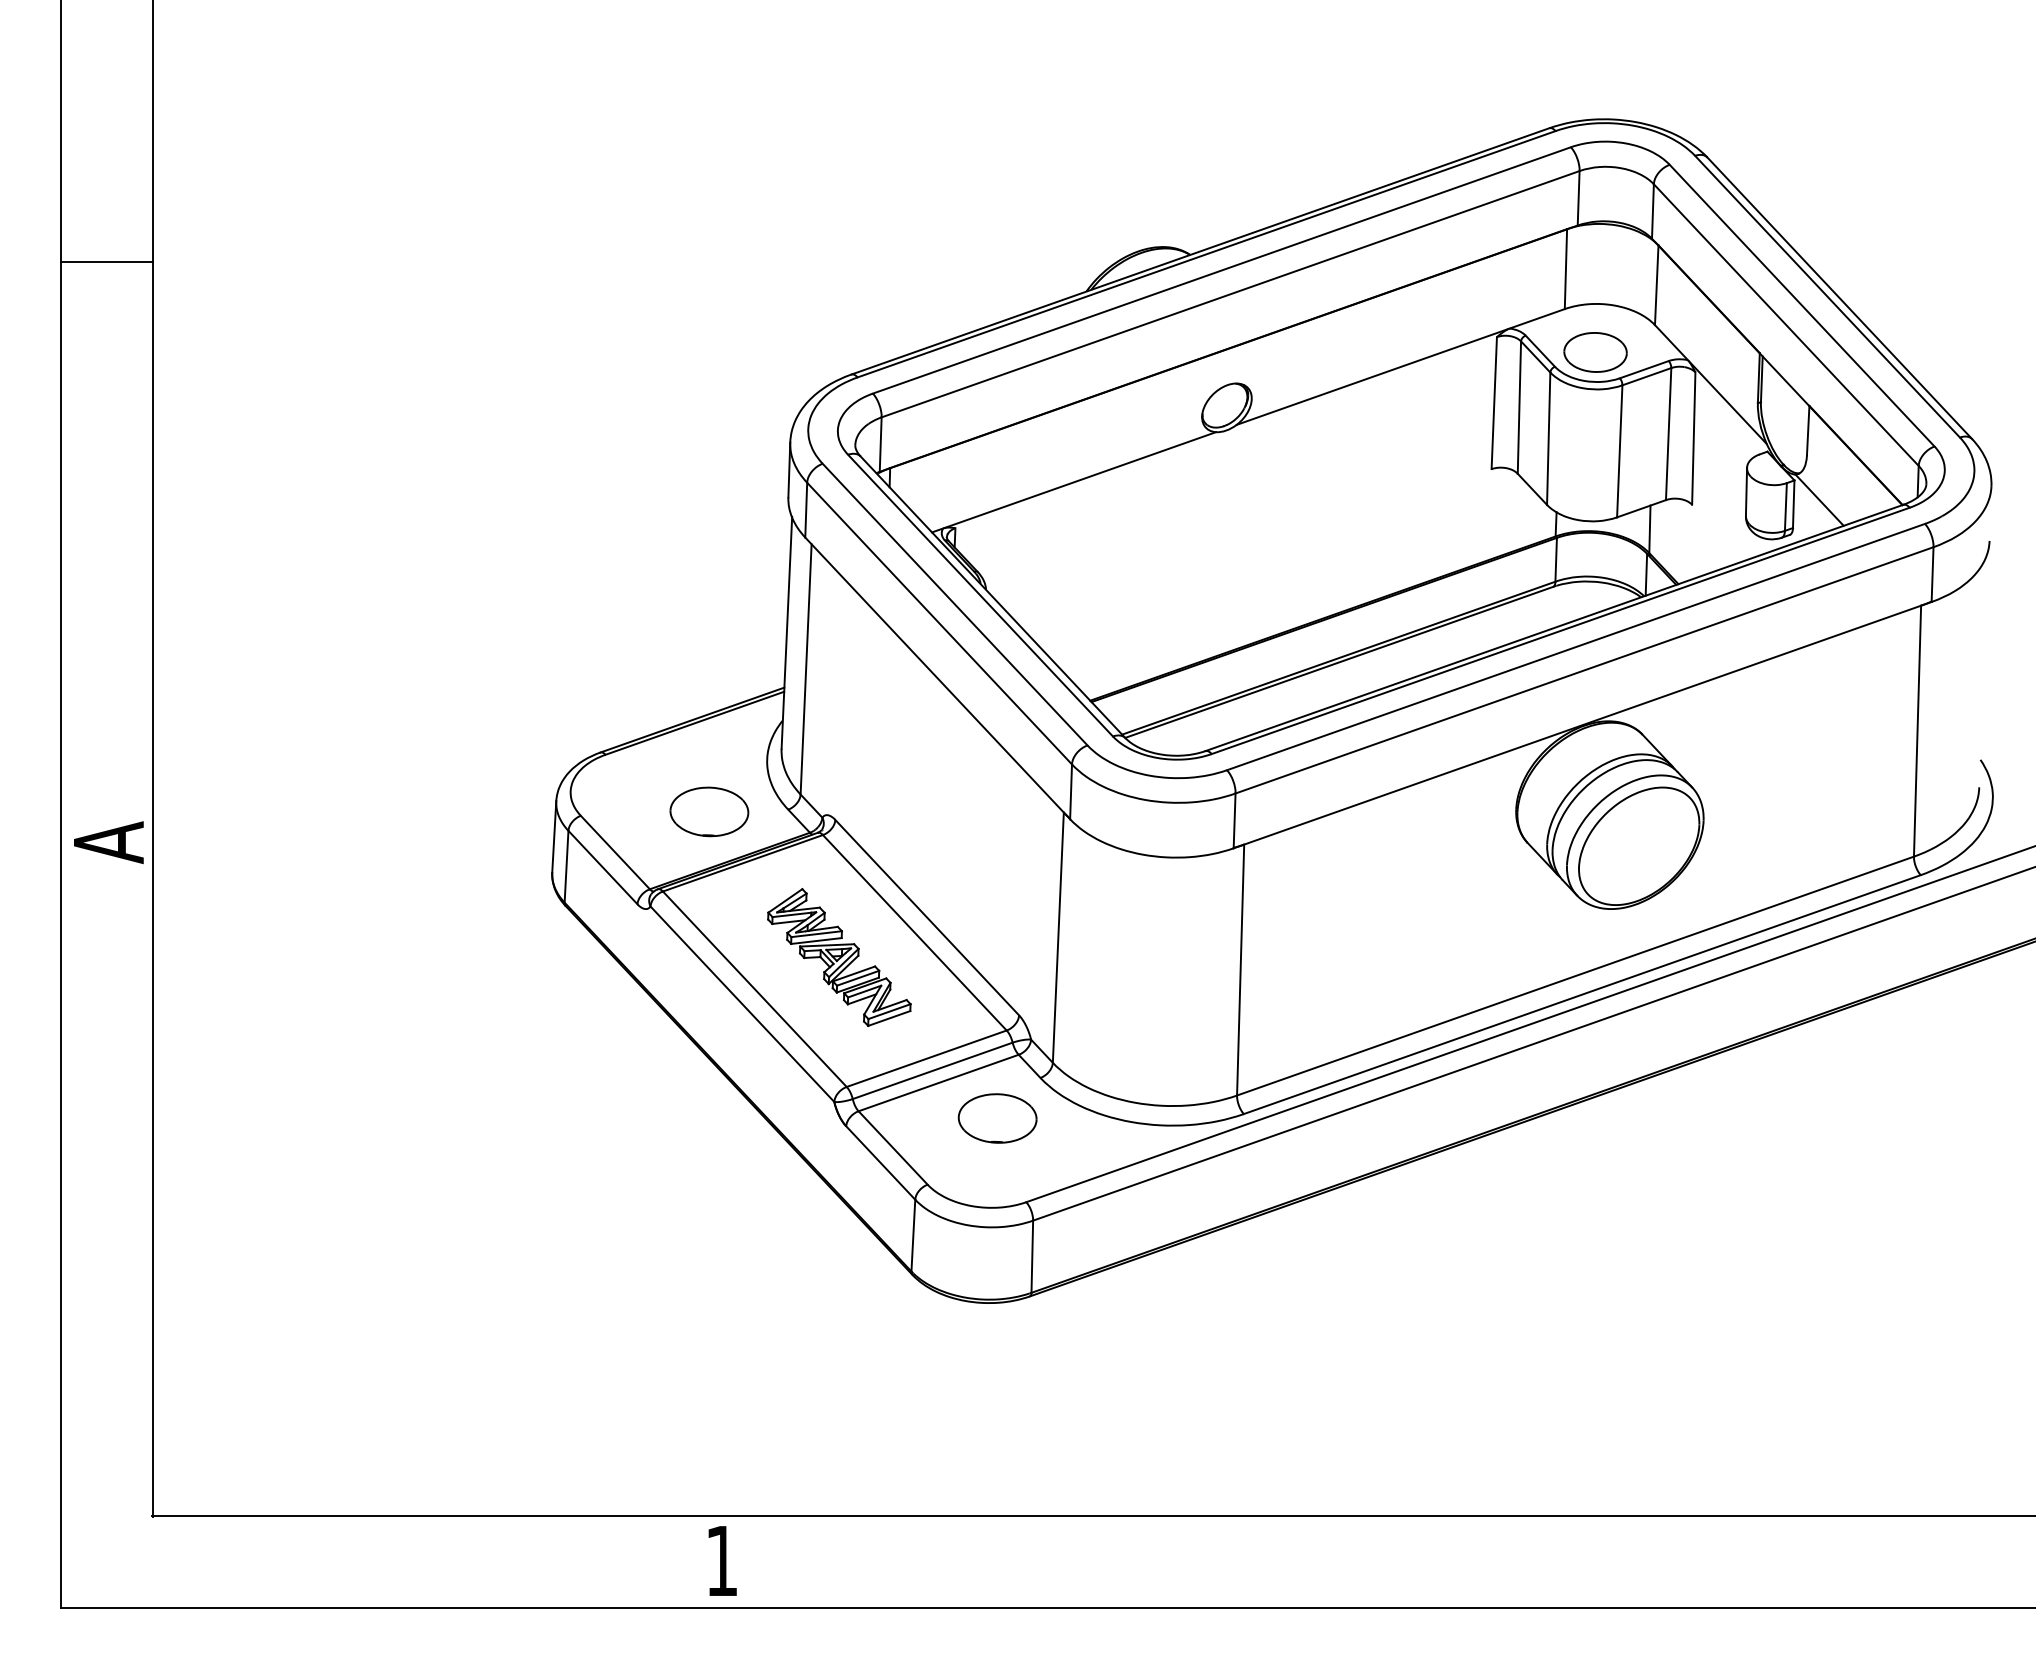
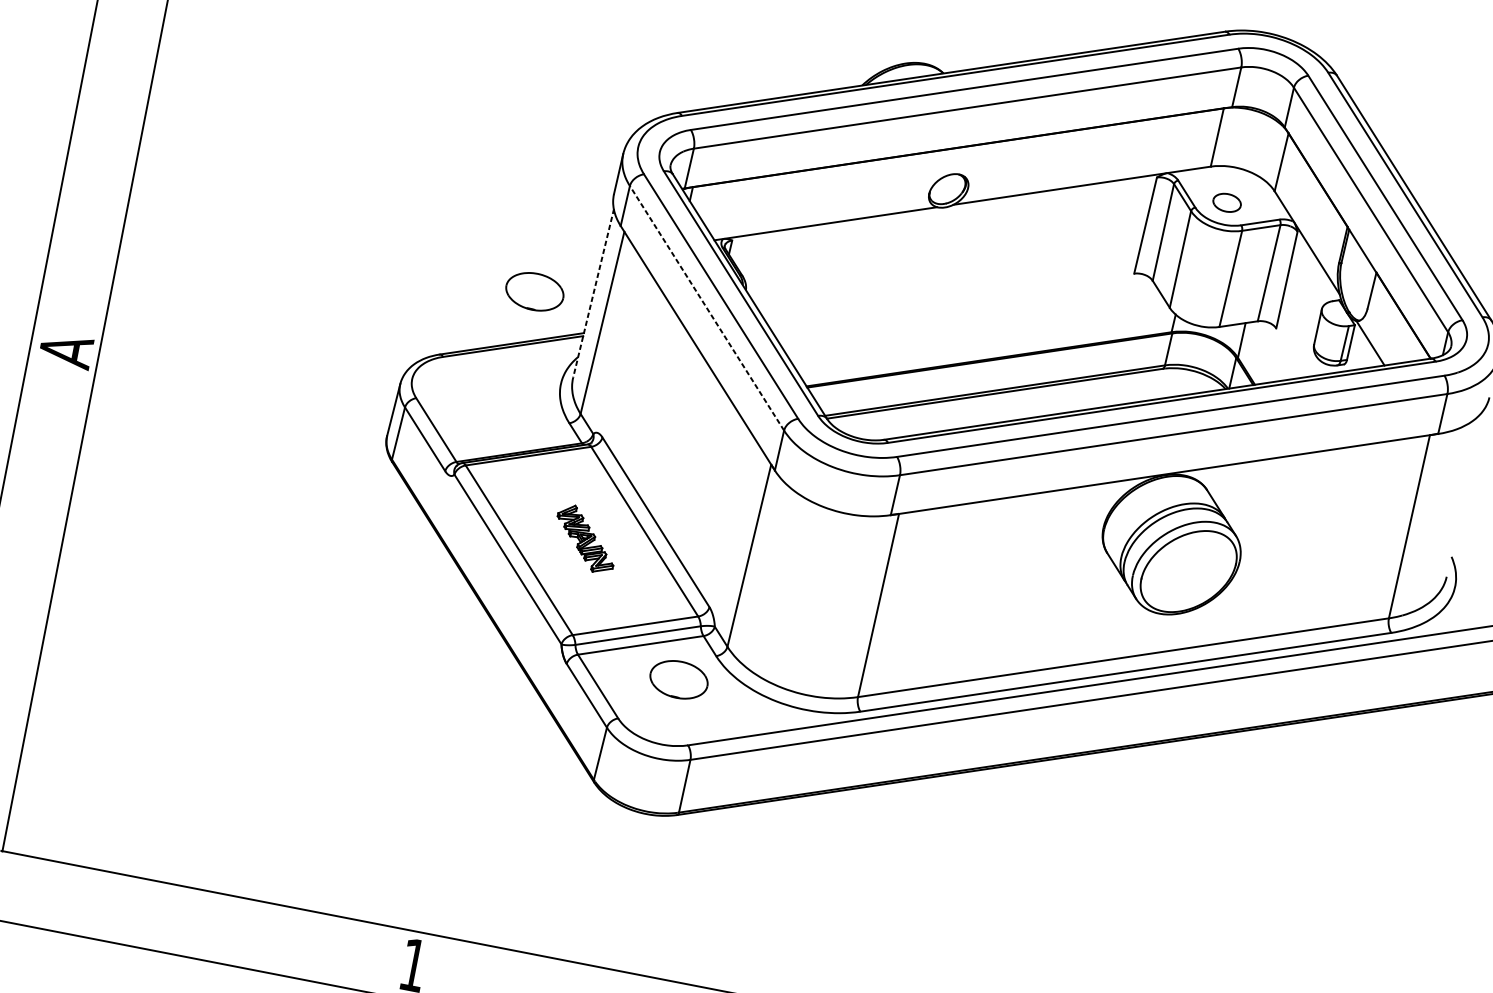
part: (1595, 352) -> (1227, 202), size x0.6
line: (939, 623) -> (706, 308), solid -> dashed
line: (786, 633) -> (593, 293), solid -> dashed
part: (709, 811) -> (535, 291), moved
part: (839, 957) -> (585, 539), size x0.6

